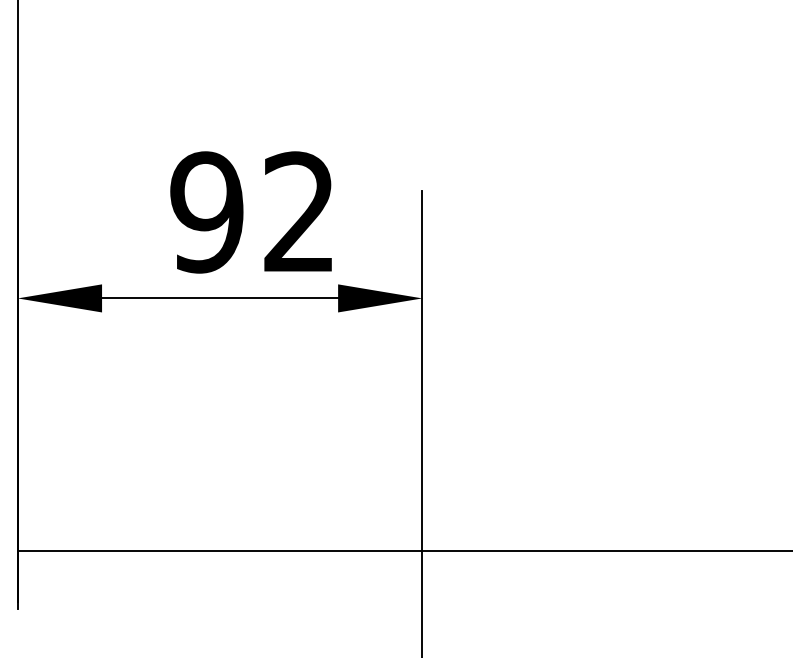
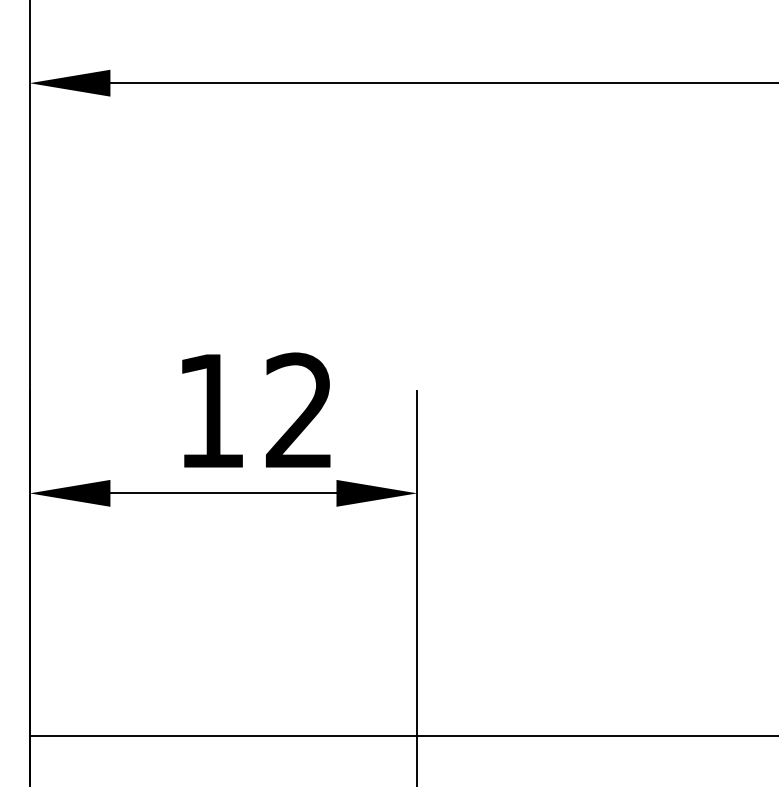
text: (206, 211) -> (210, 410), 92 -> 12

